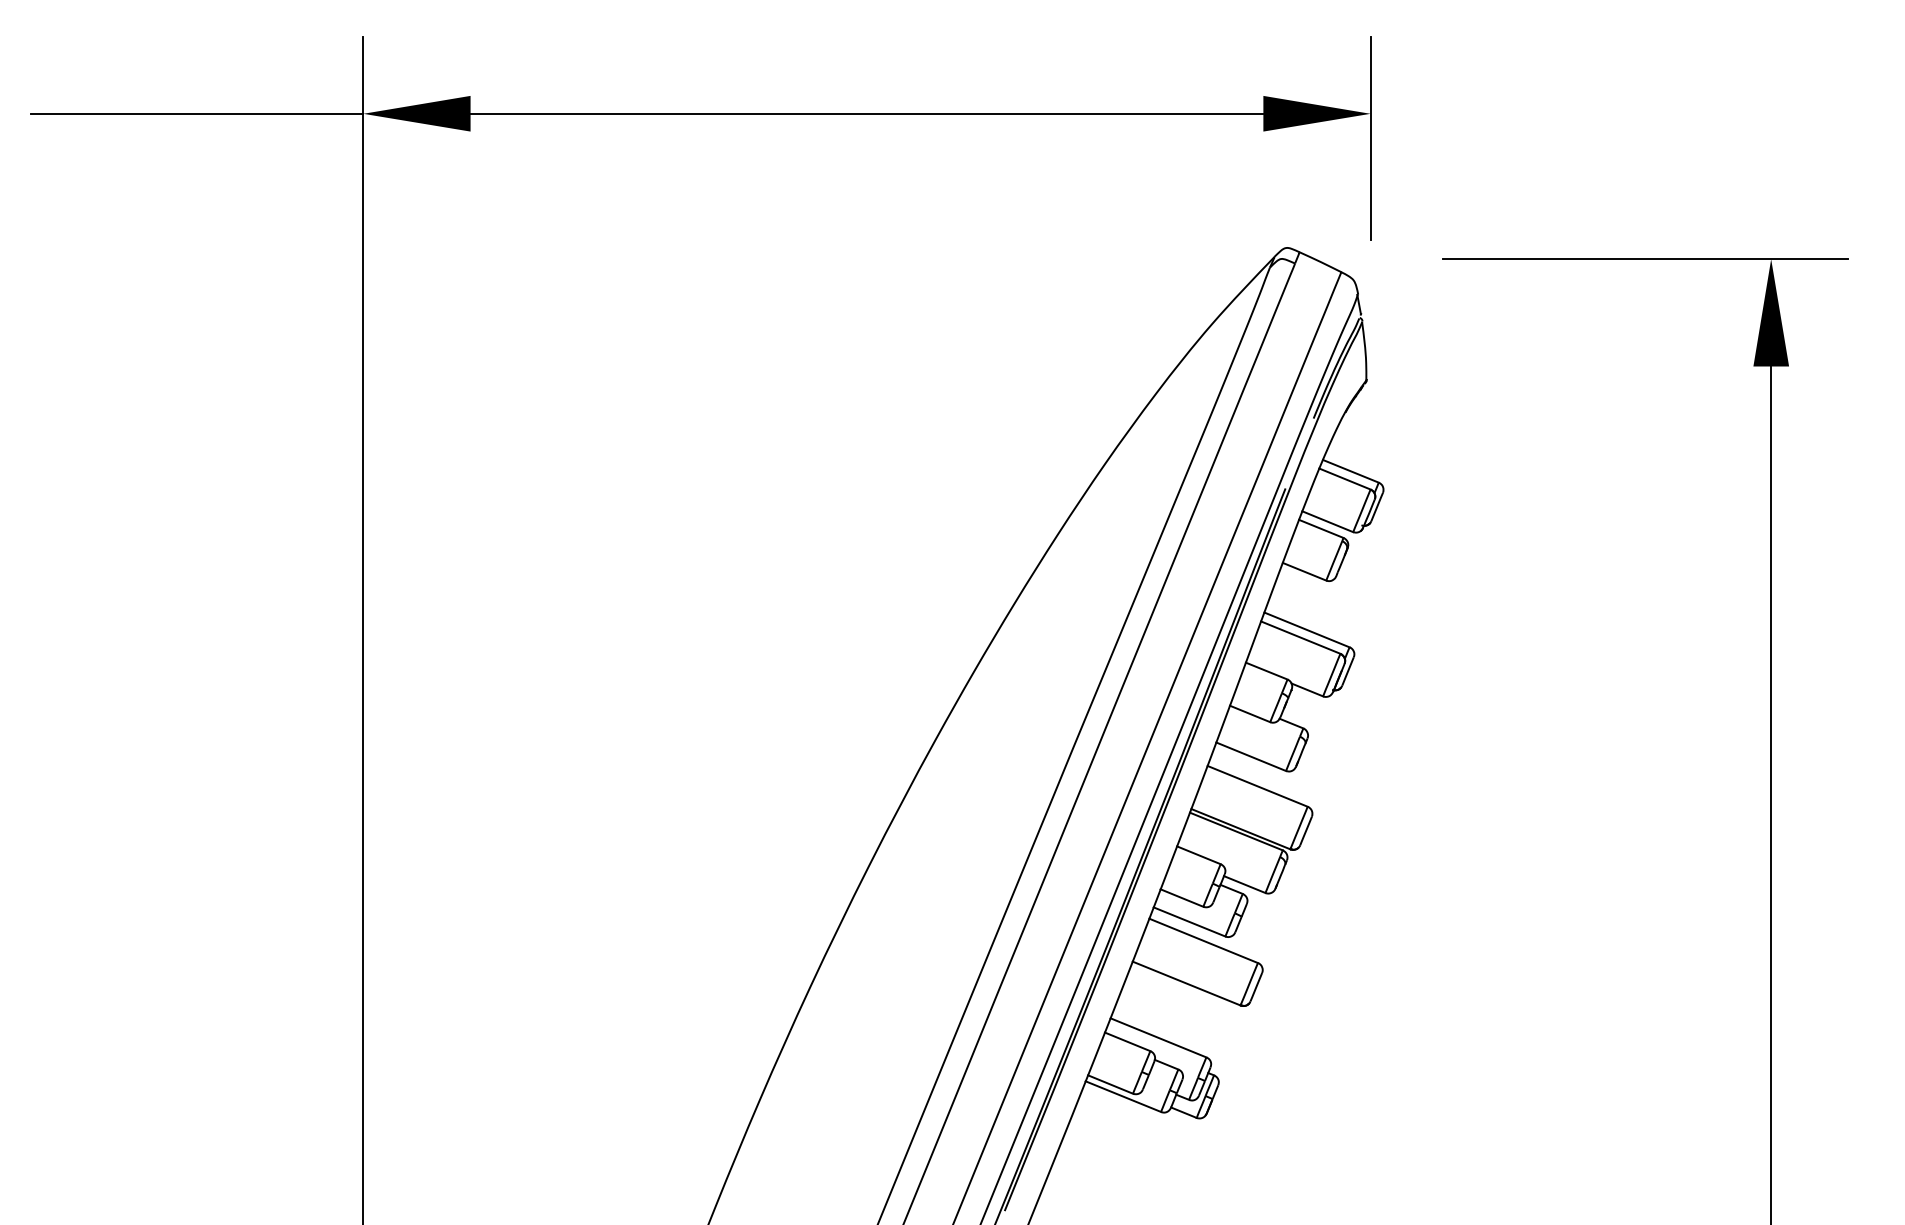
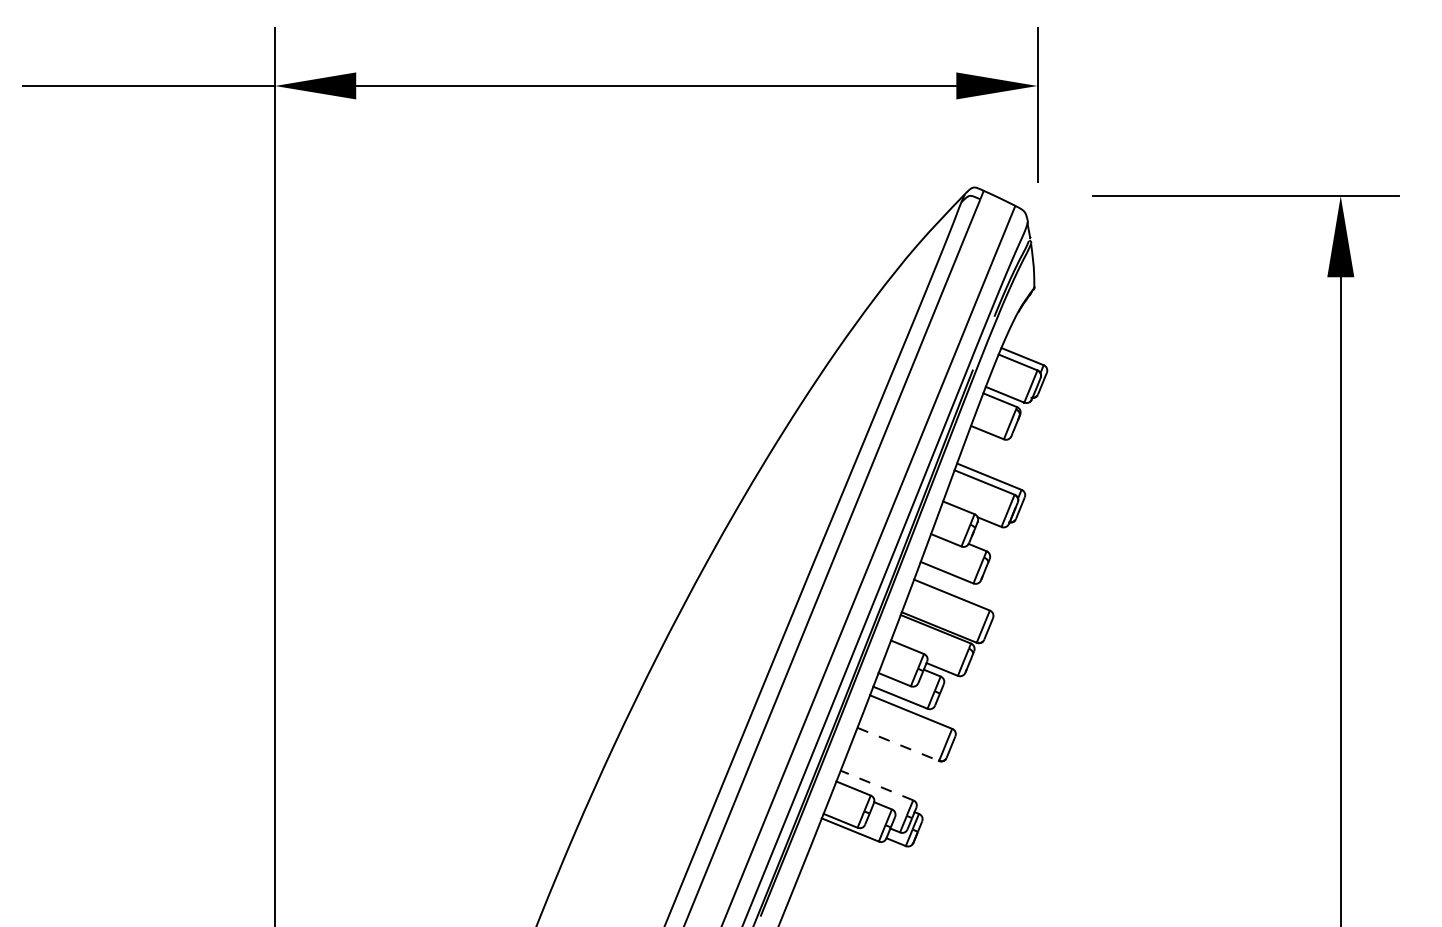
line: (1186, 983) -> (898, 744), solid -> dashed
line: (1157, 1037) -> (876, 785), solid -> dashed

